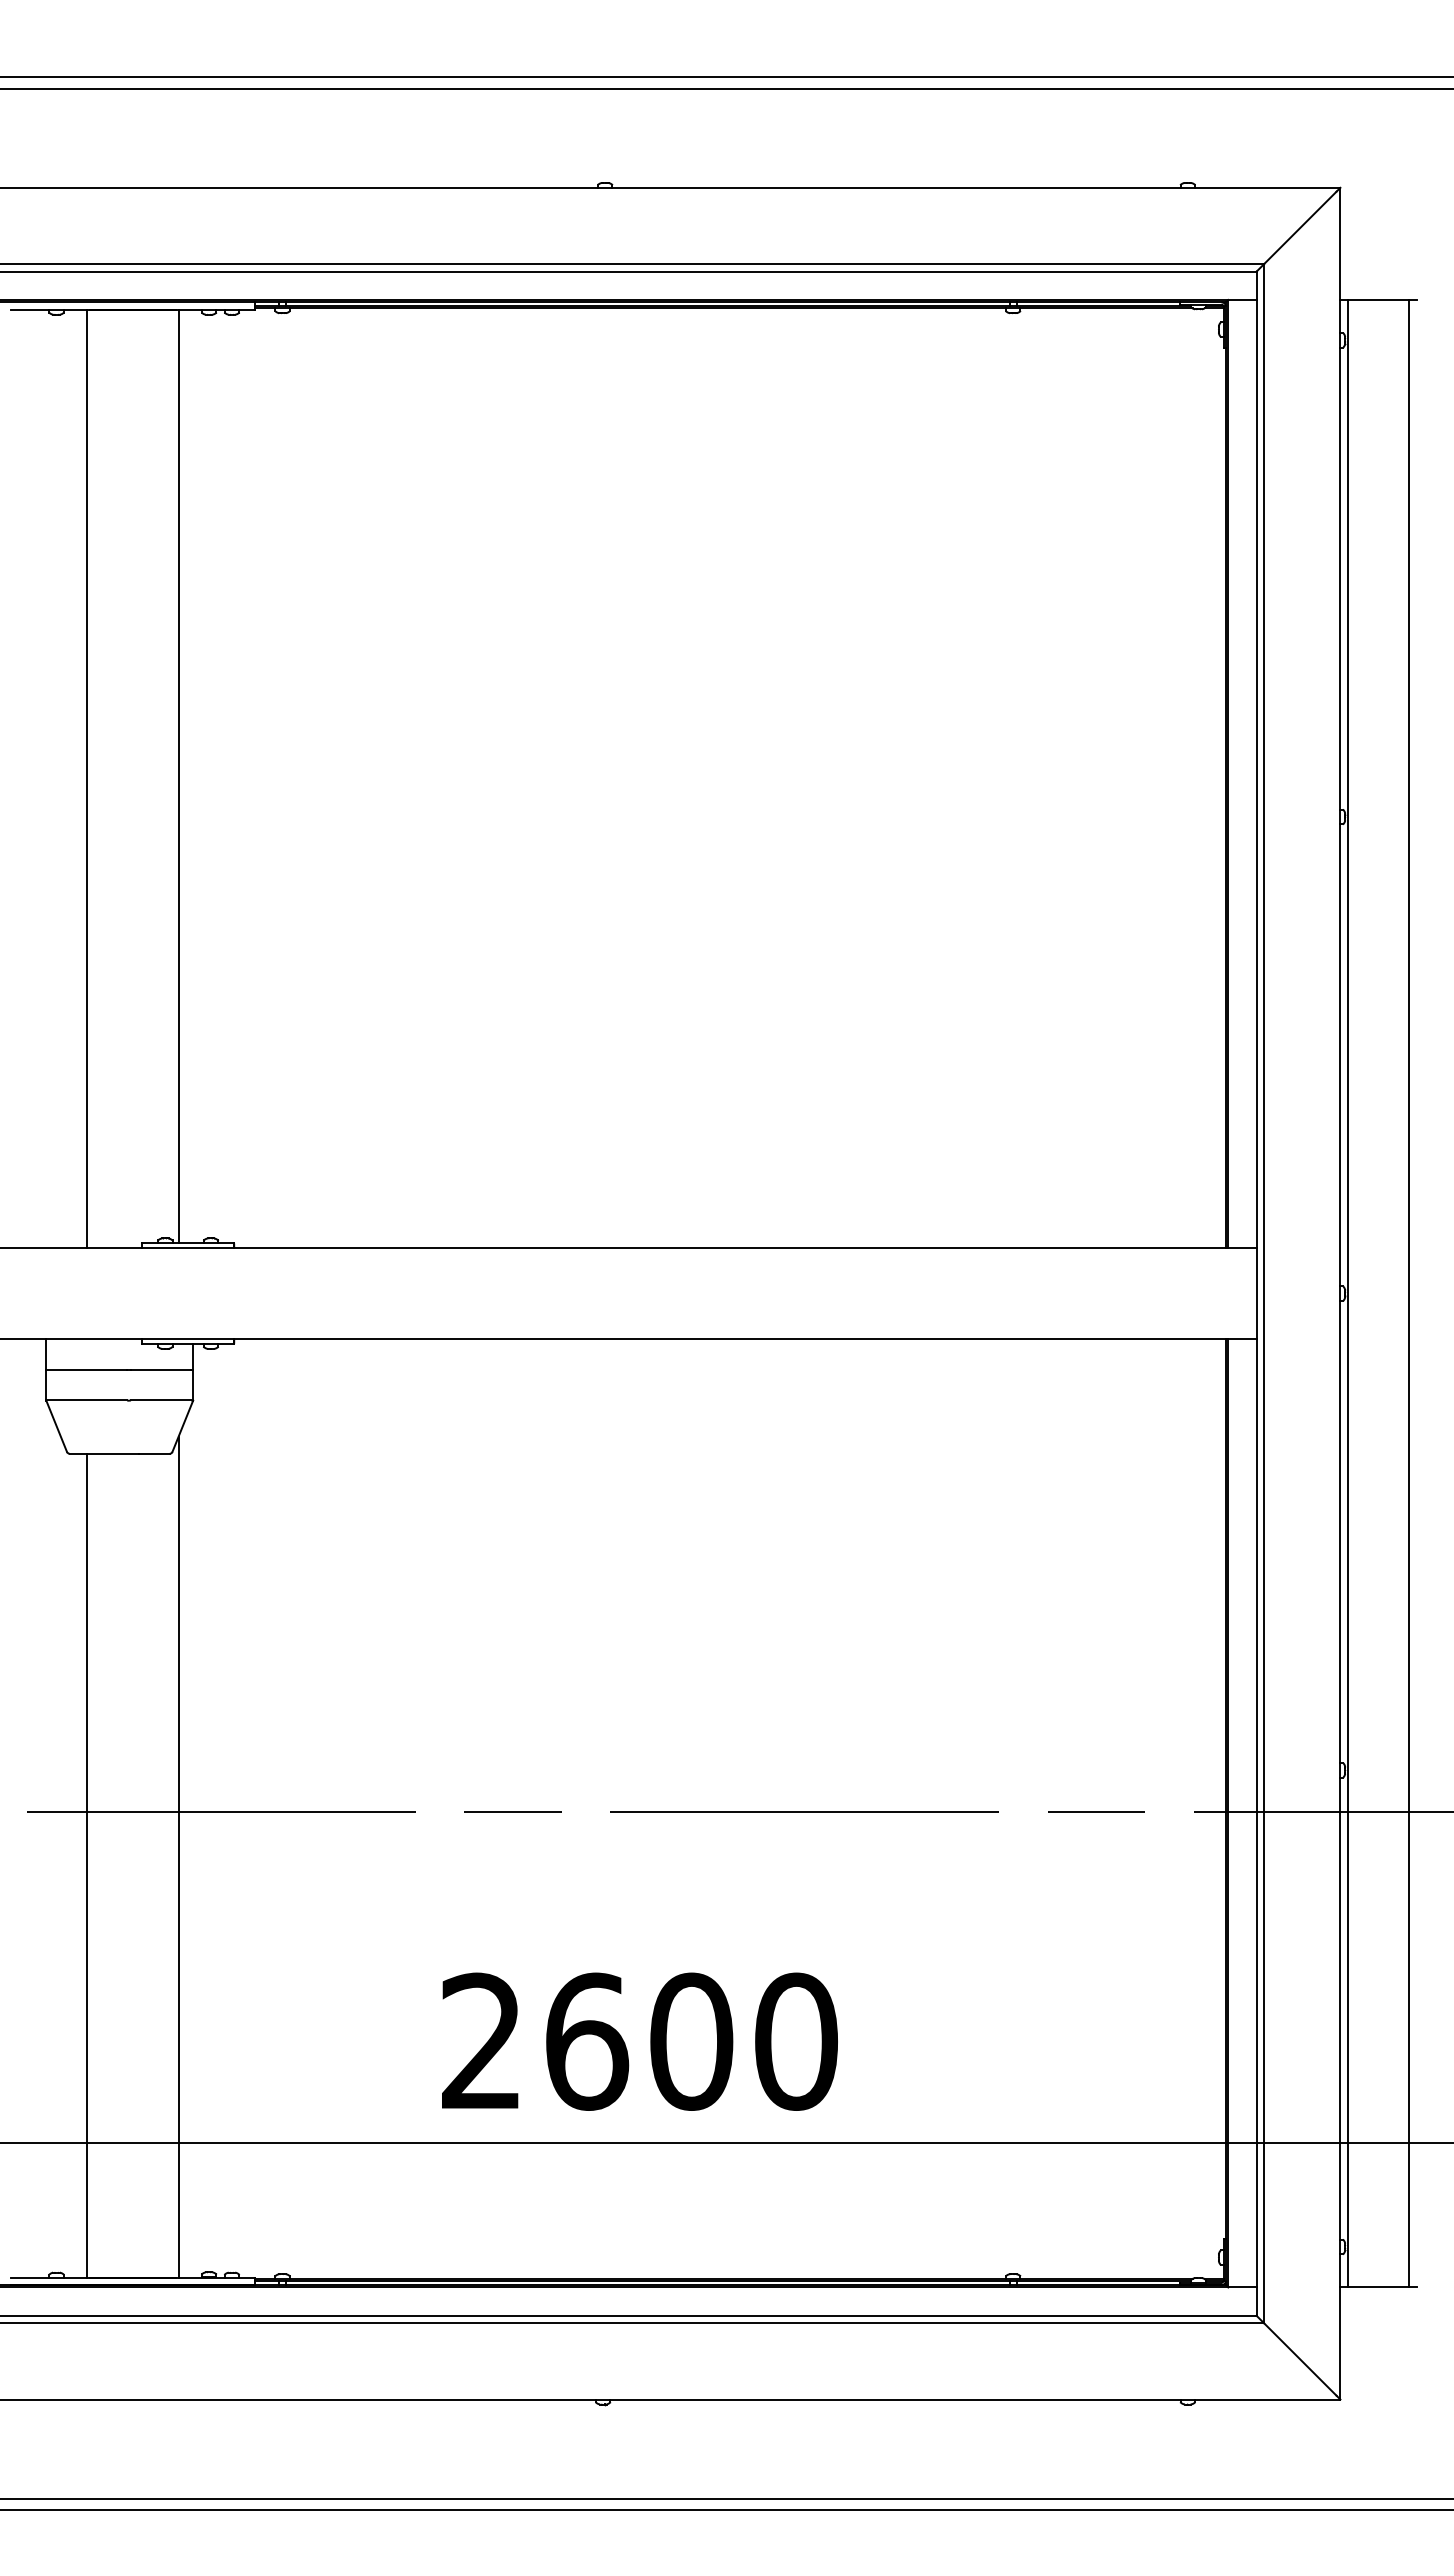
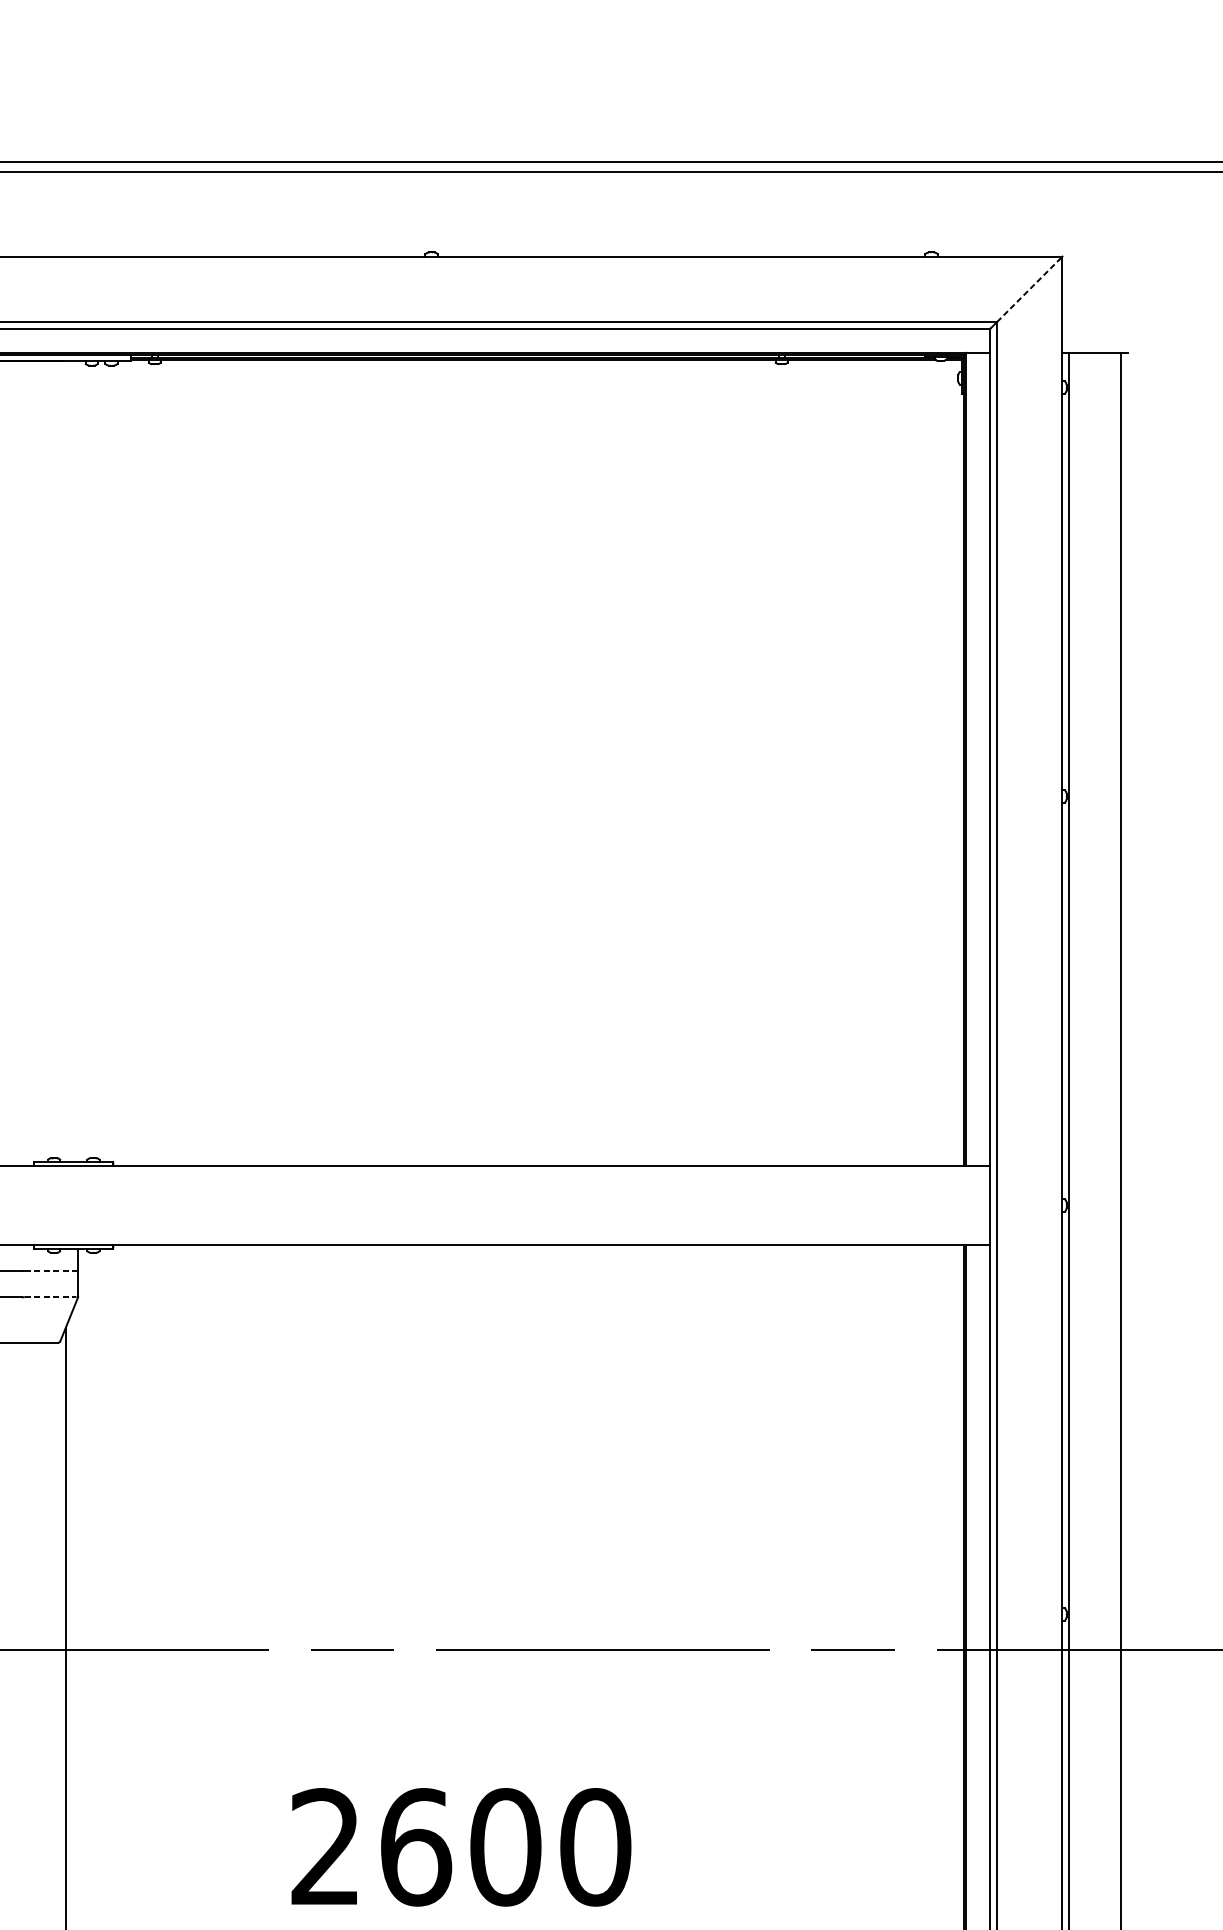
line: (1300, 227) -> (1028, 290), solid -> dashed
line: (178, 776) -> (65, 761), removed
line: (161, 1369) -> (50, 1270), solid -> dashed
line: (161, 1400) -> (50, 1297), solid -> dashed

